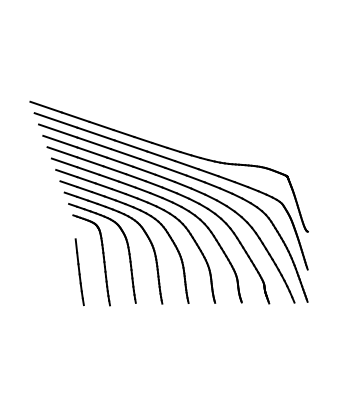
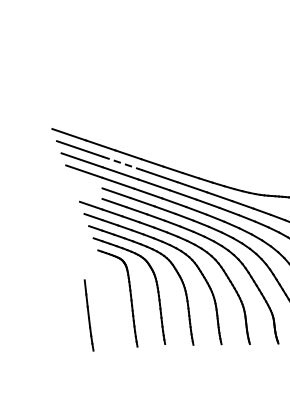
line: (96, 134) -> (123, 163), solid -> dashed
line: (62, 152) -> (86, 183), removed
line: (64, 162) -> (88, 193), removed
line: (79, 271) -> (88, 314), moved

